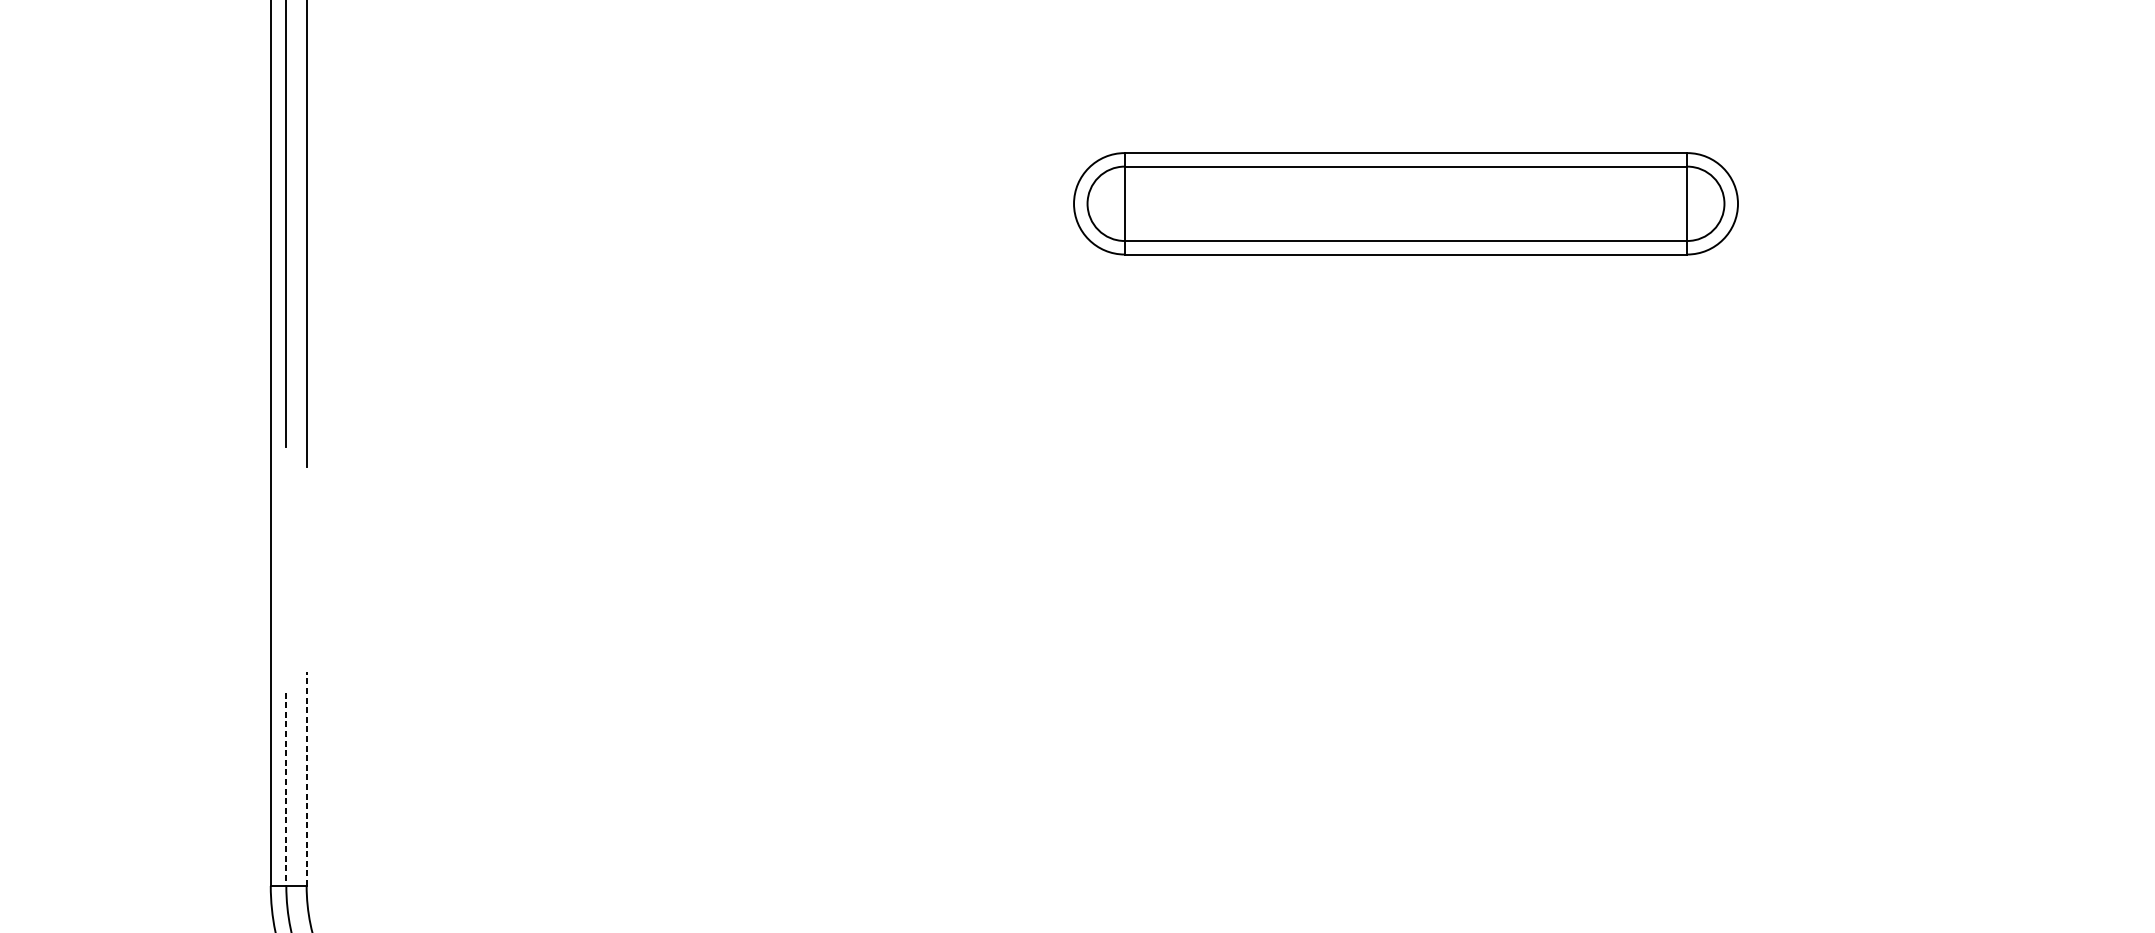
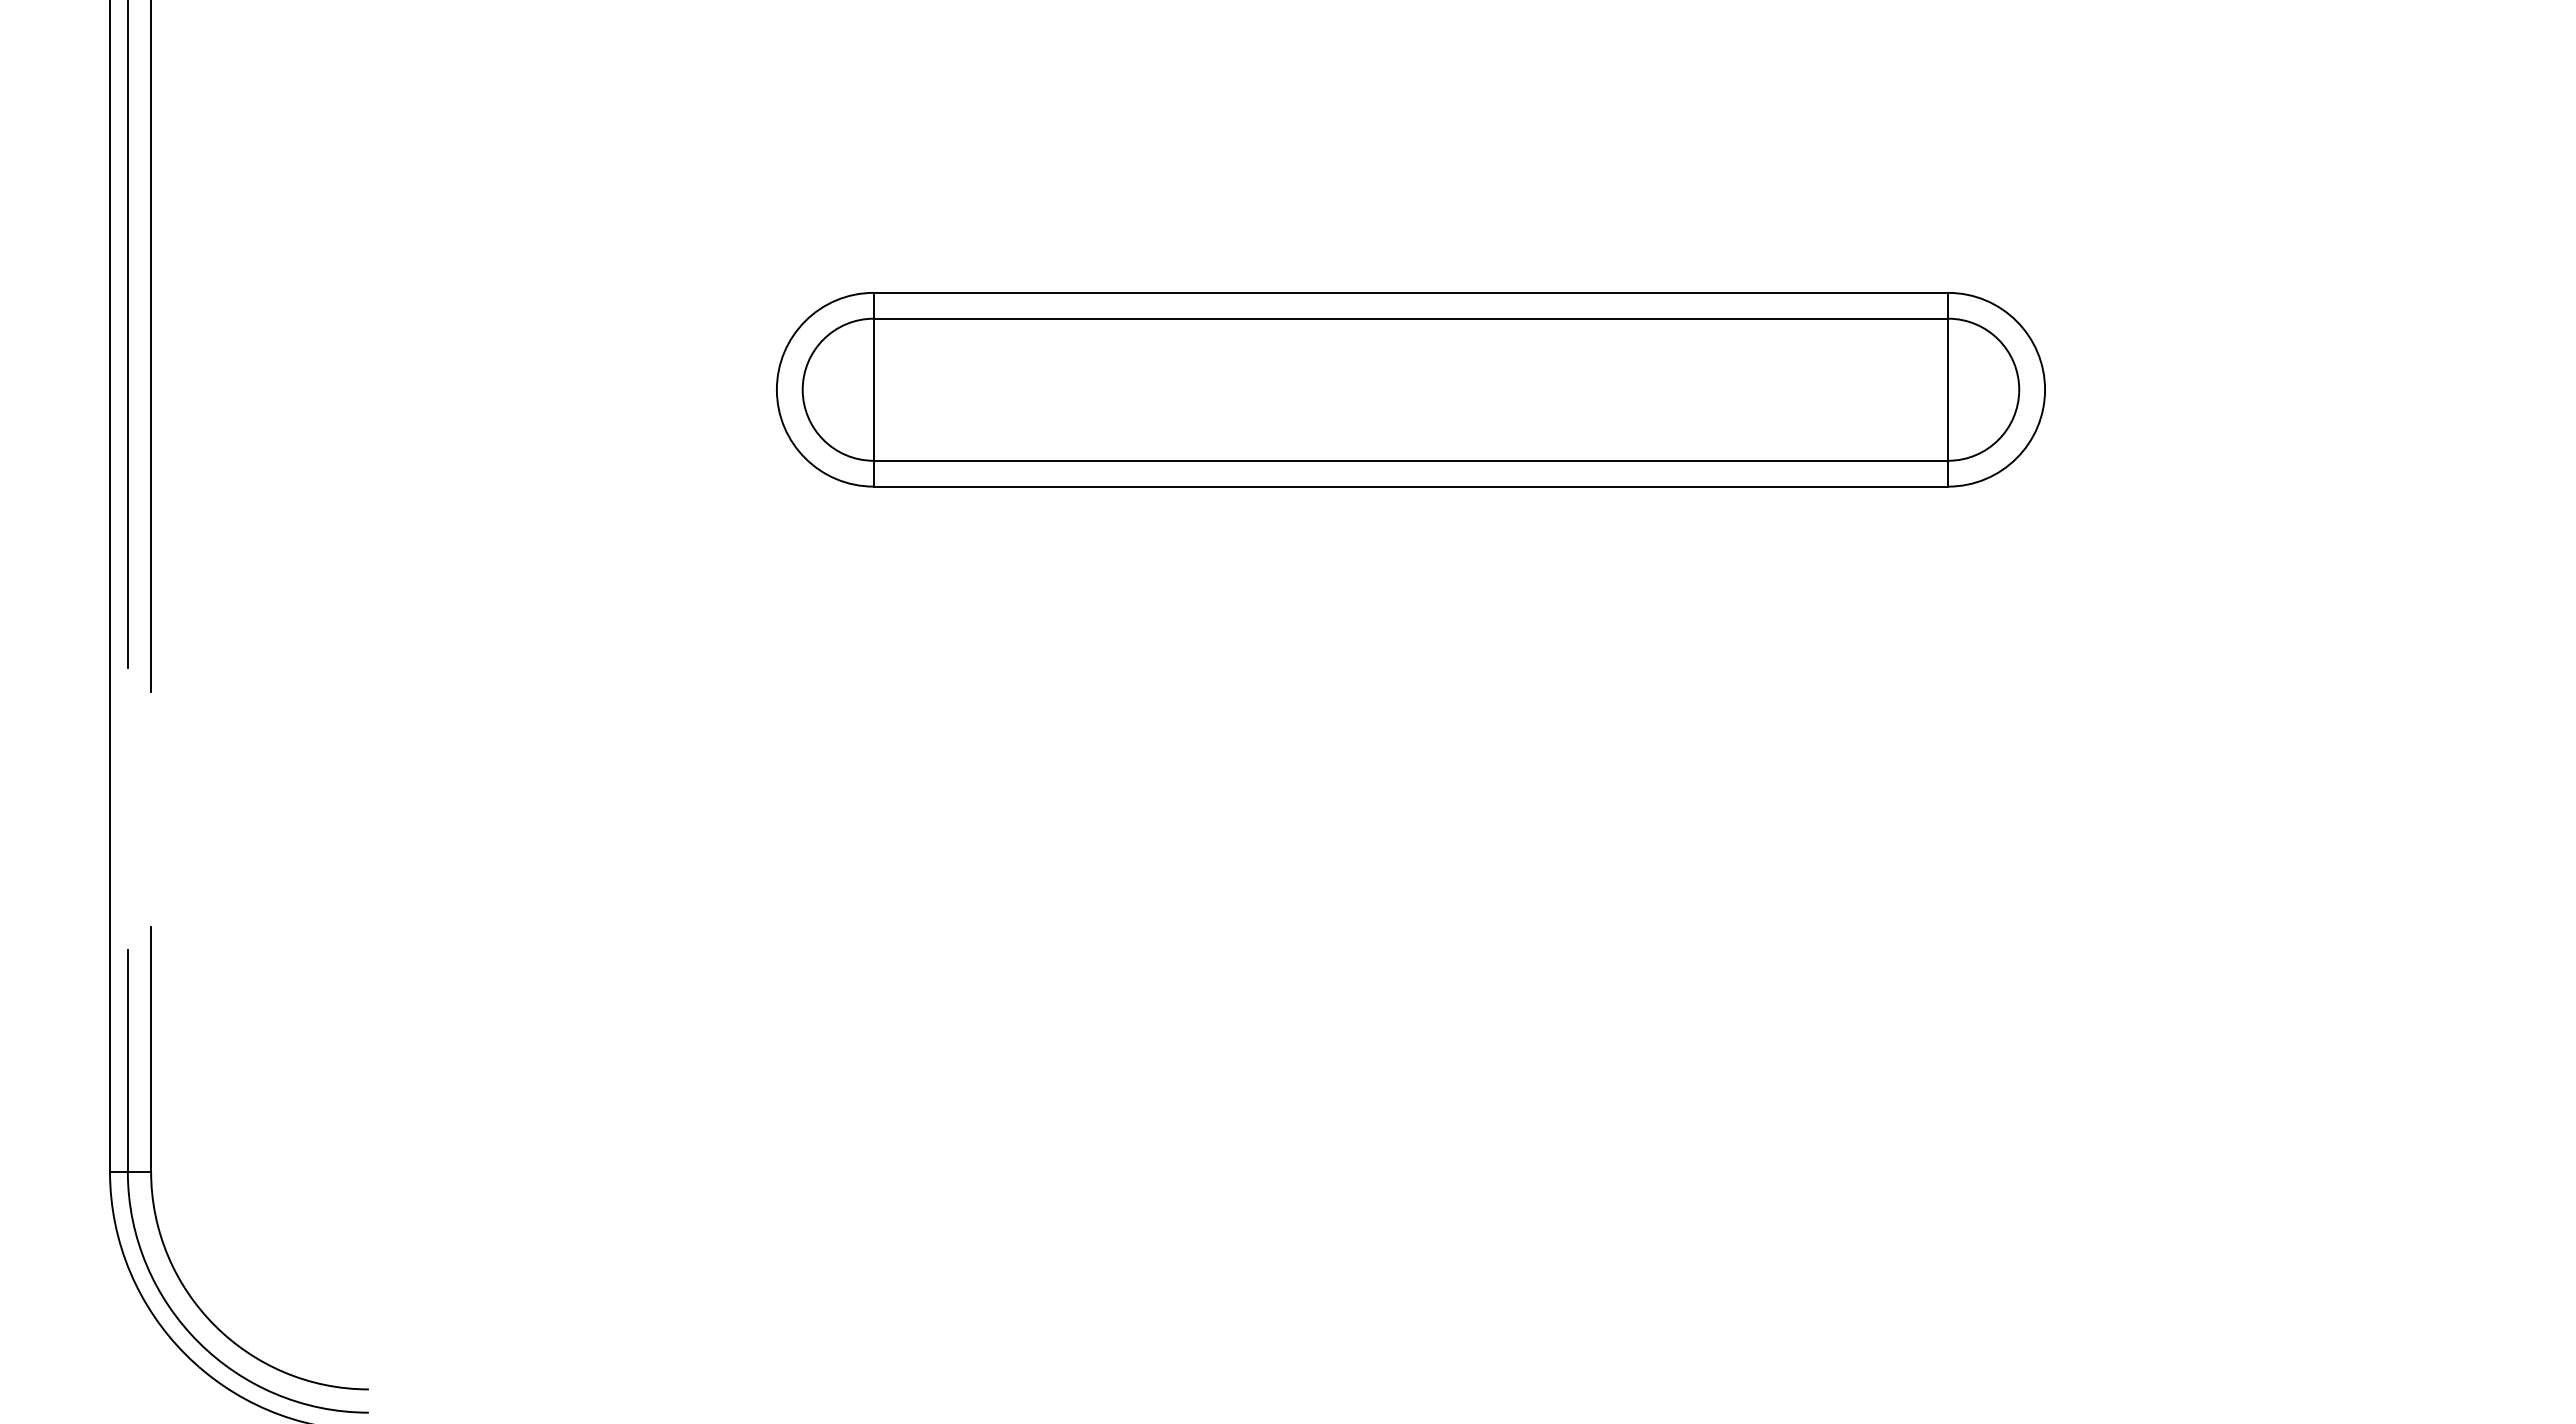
part: (1405, 203) -> (1410, 389), size x1.67
line: (306, 778) -> (151, 1048), dashed -> solid
line: (286, 789) -> (127, 1060), dashed -> solid

